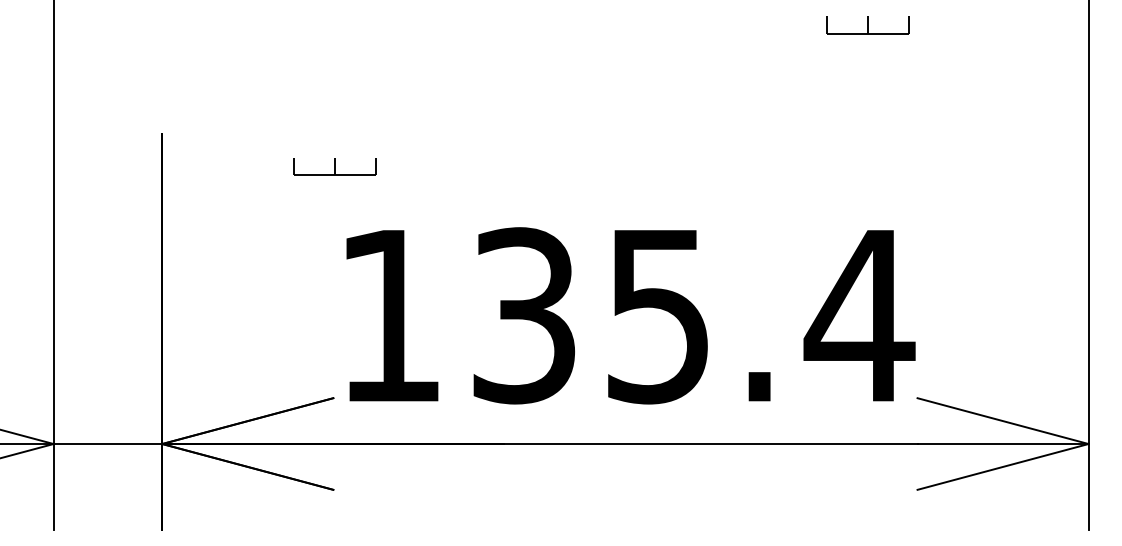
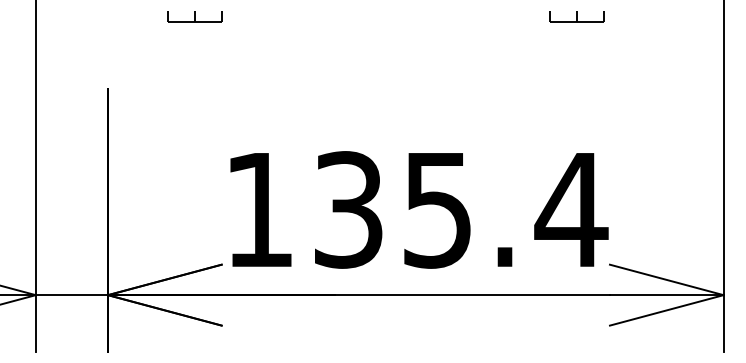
part: (334, 166) -> (194, 16), moved

